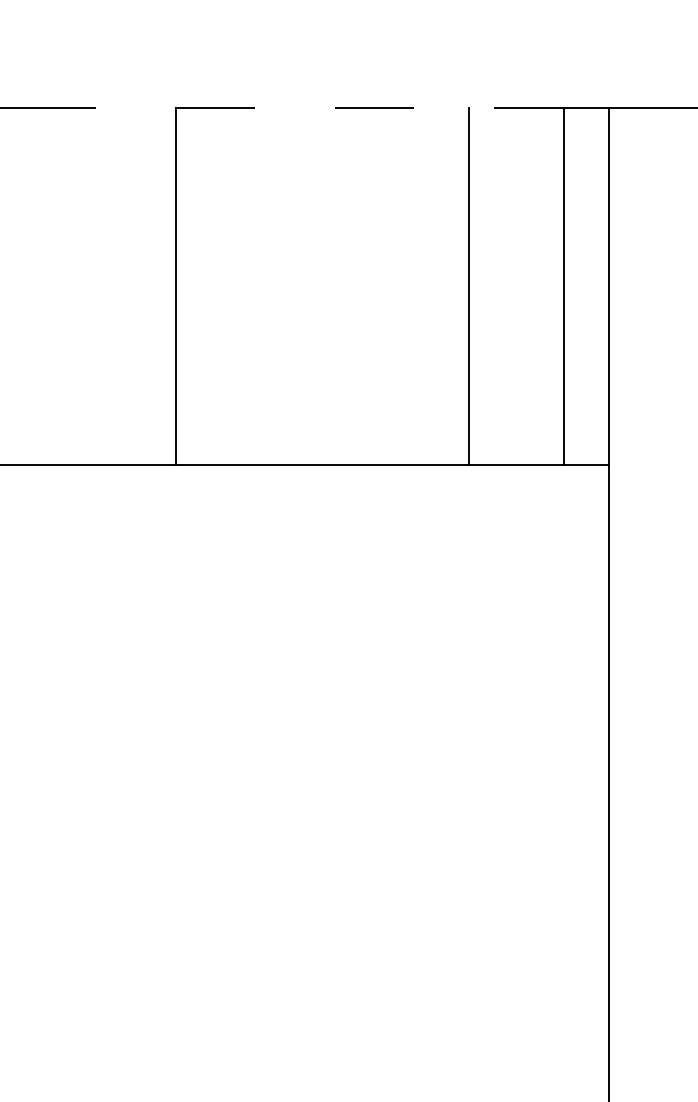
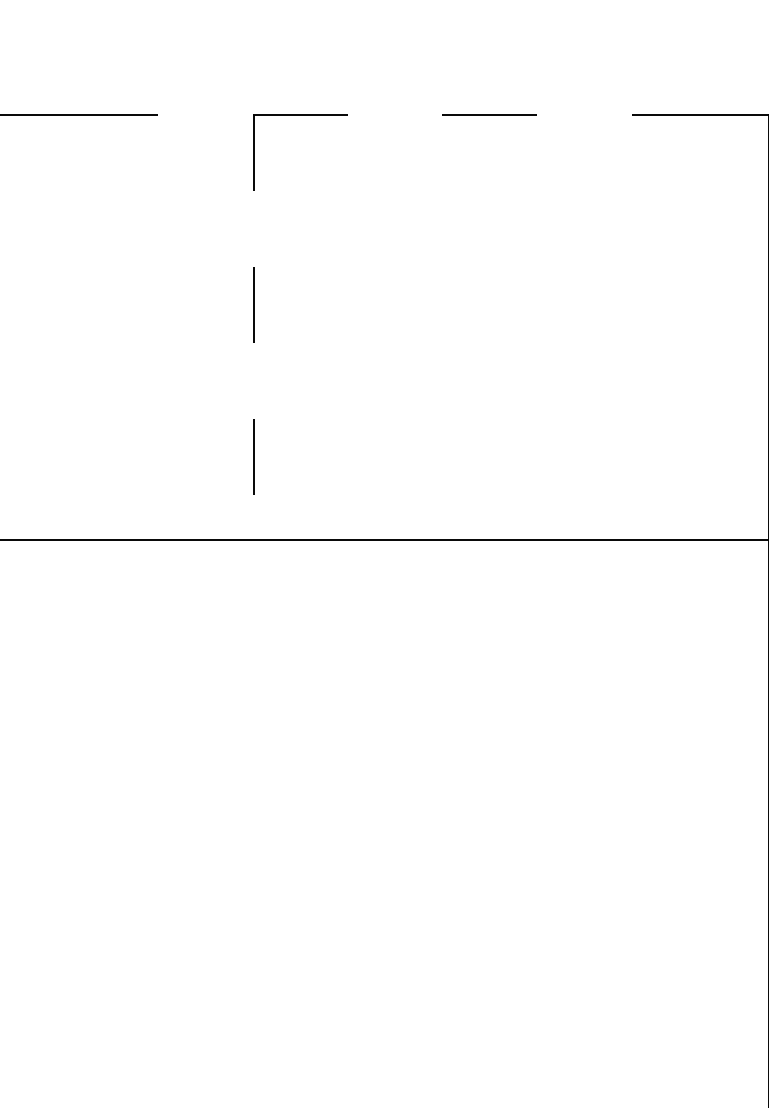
line: (469, 285) -> (602, 327), removed
line: (564, 285) -> (715, 327), removed
line: (176, 286) -> (254, 328), solid -> dashed

